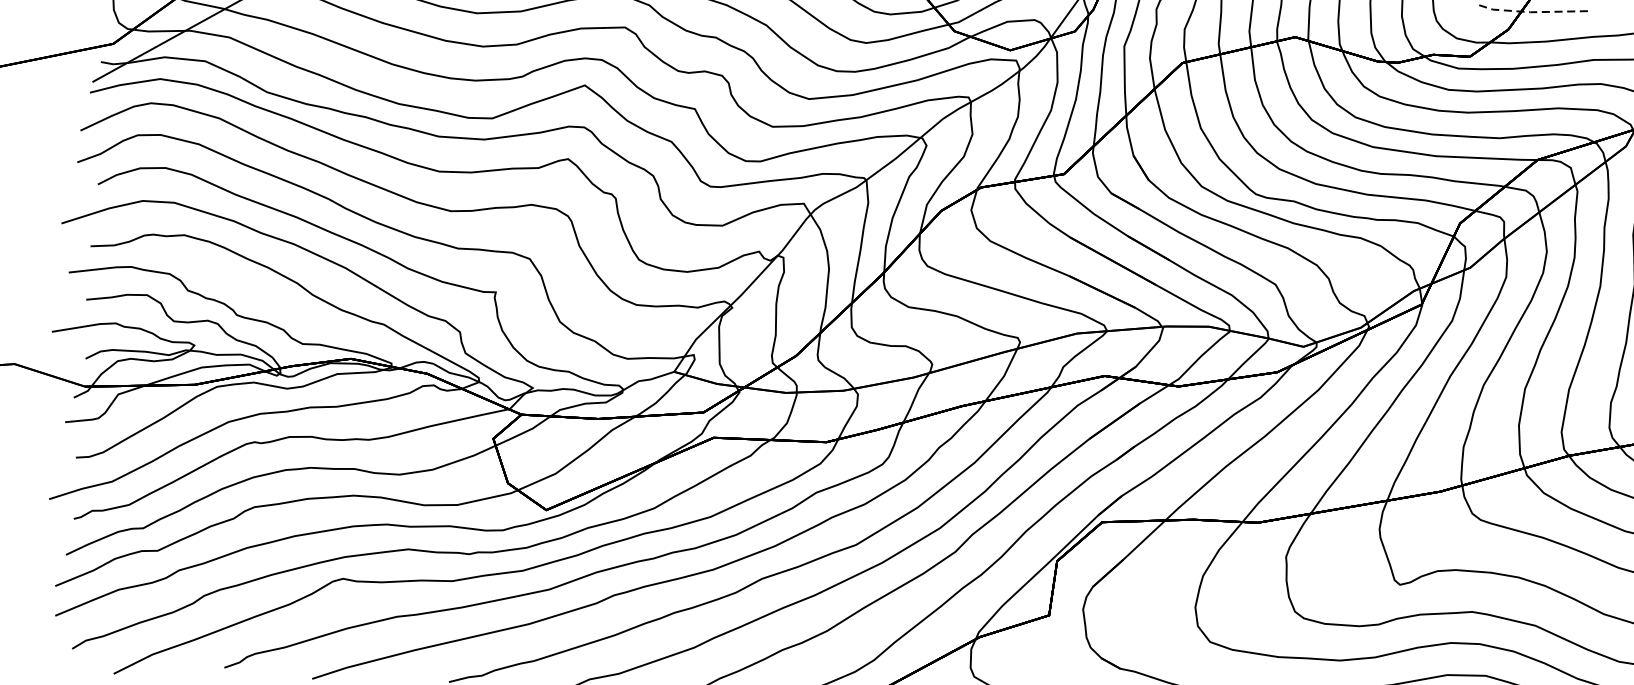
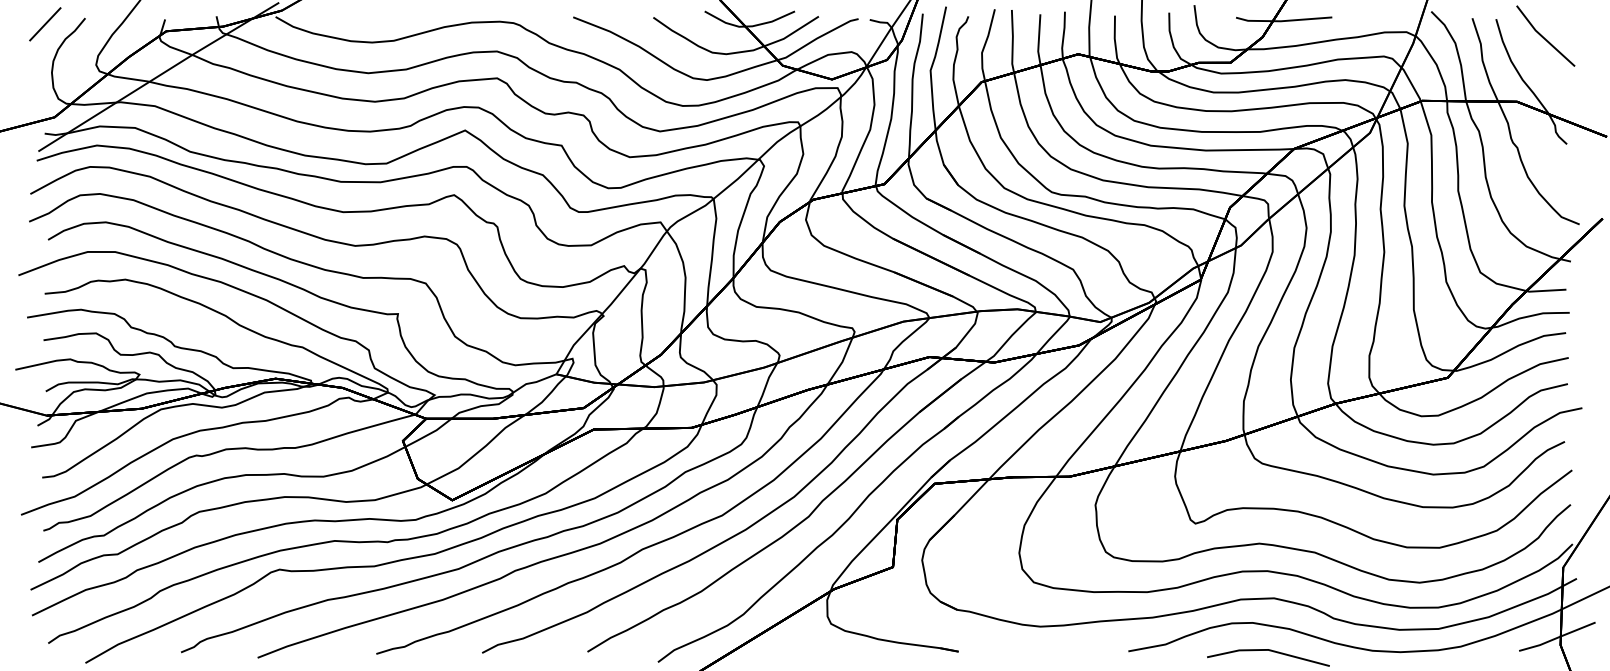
line: (1532, 12) -> (1282, 21), dashed -> solid

